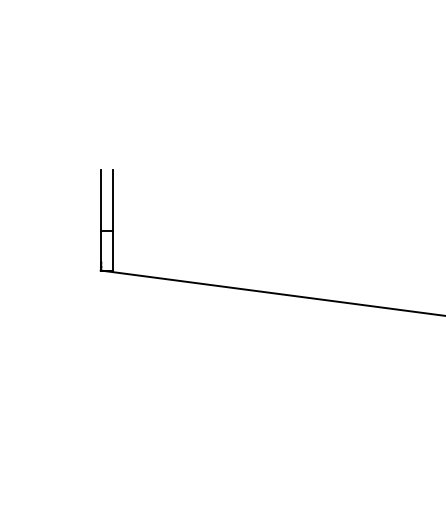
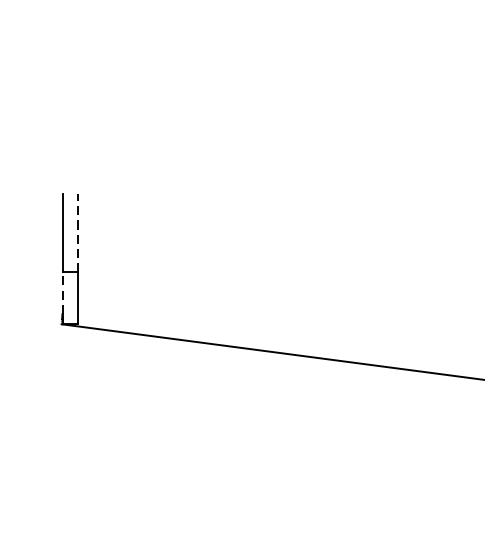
line: (113, 199) -> (78, 232), solid -> dashed
line: (101, 246) -> (62, 293), solid -> dashed

